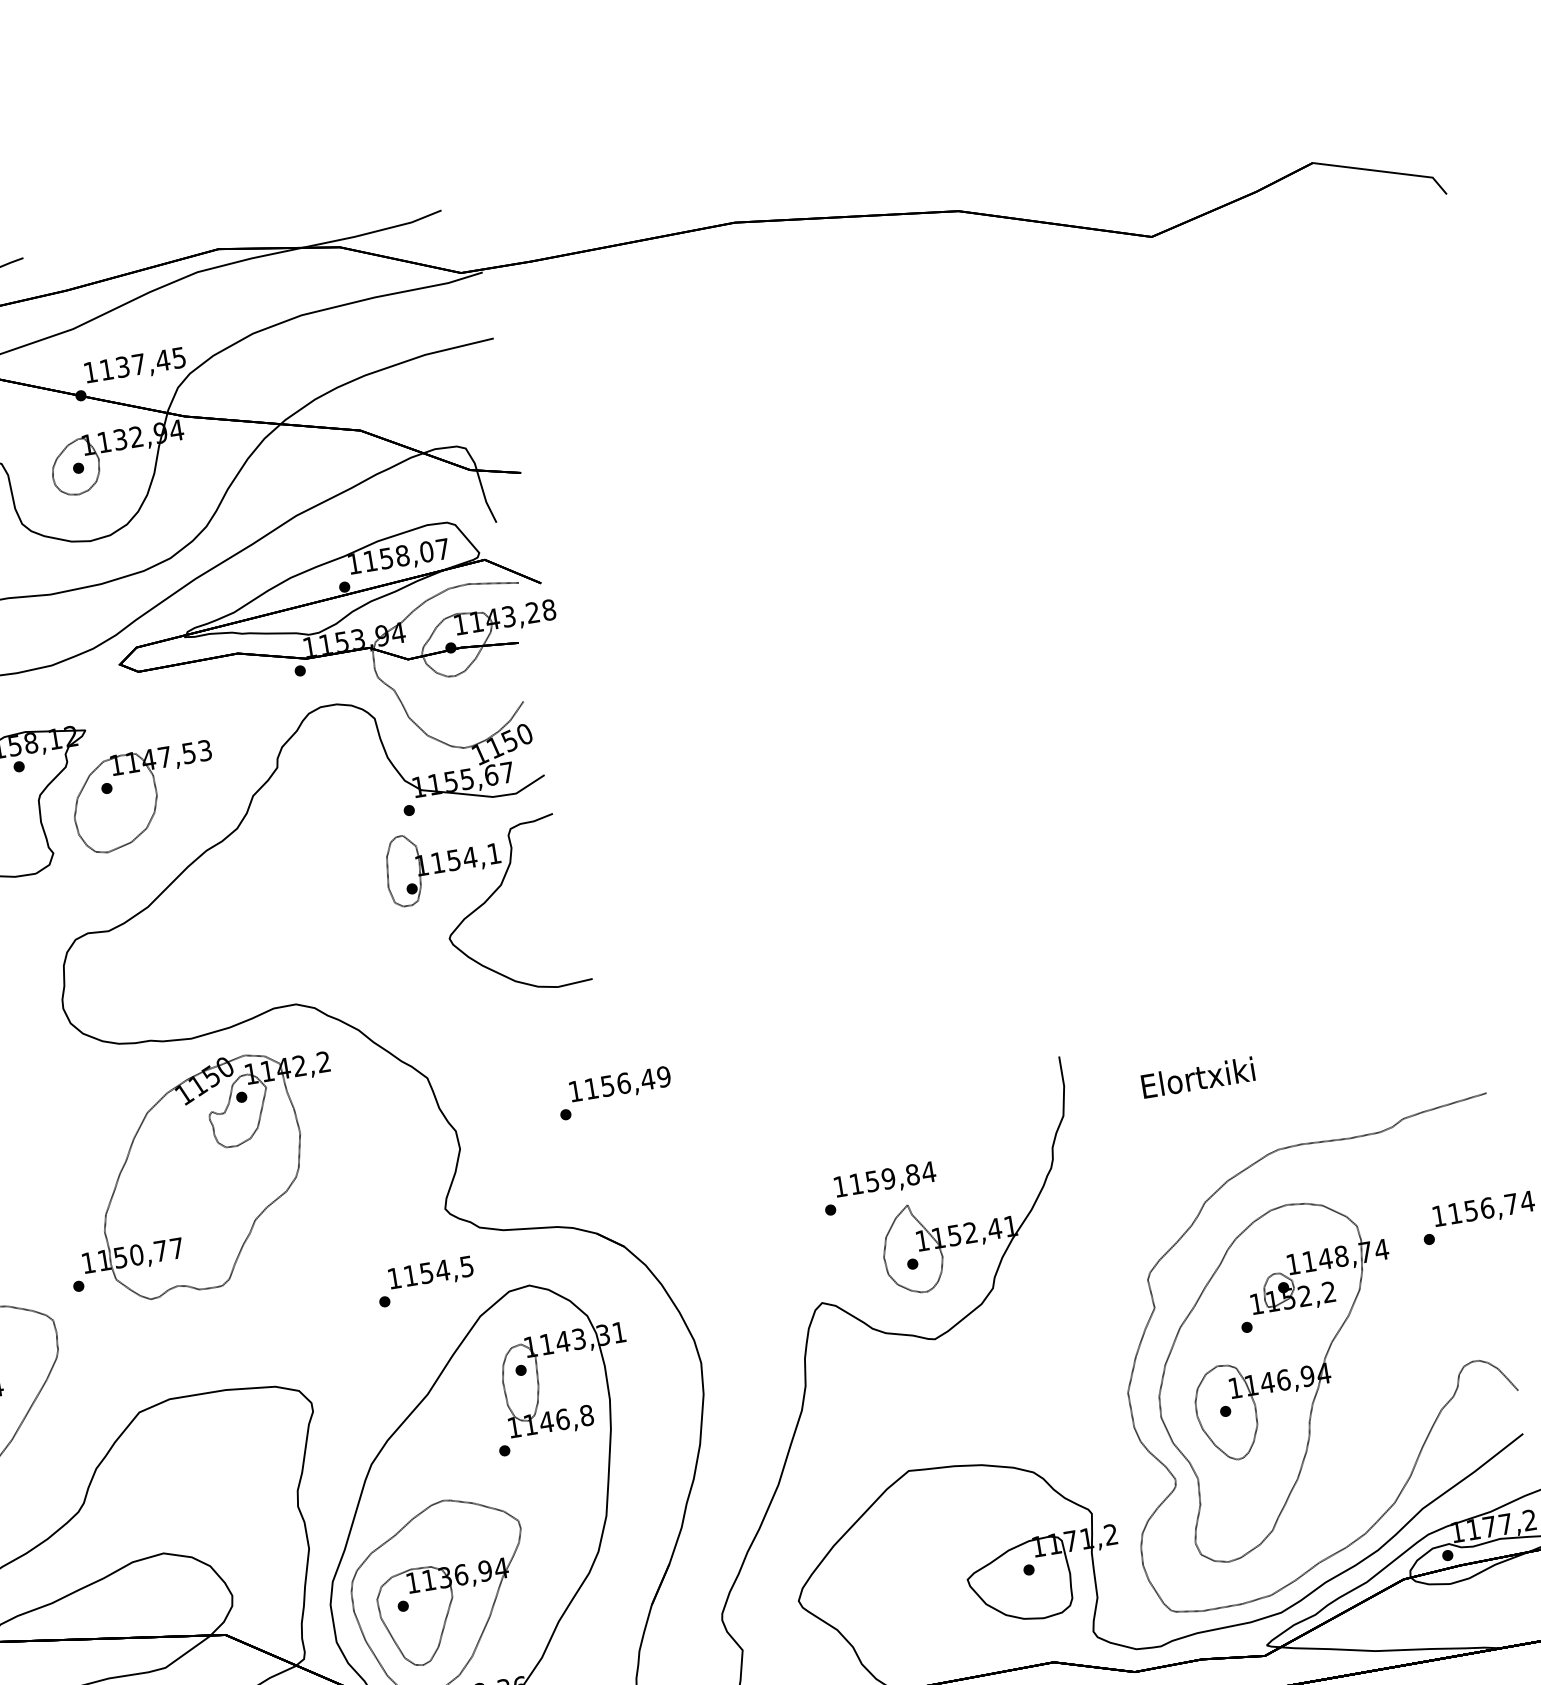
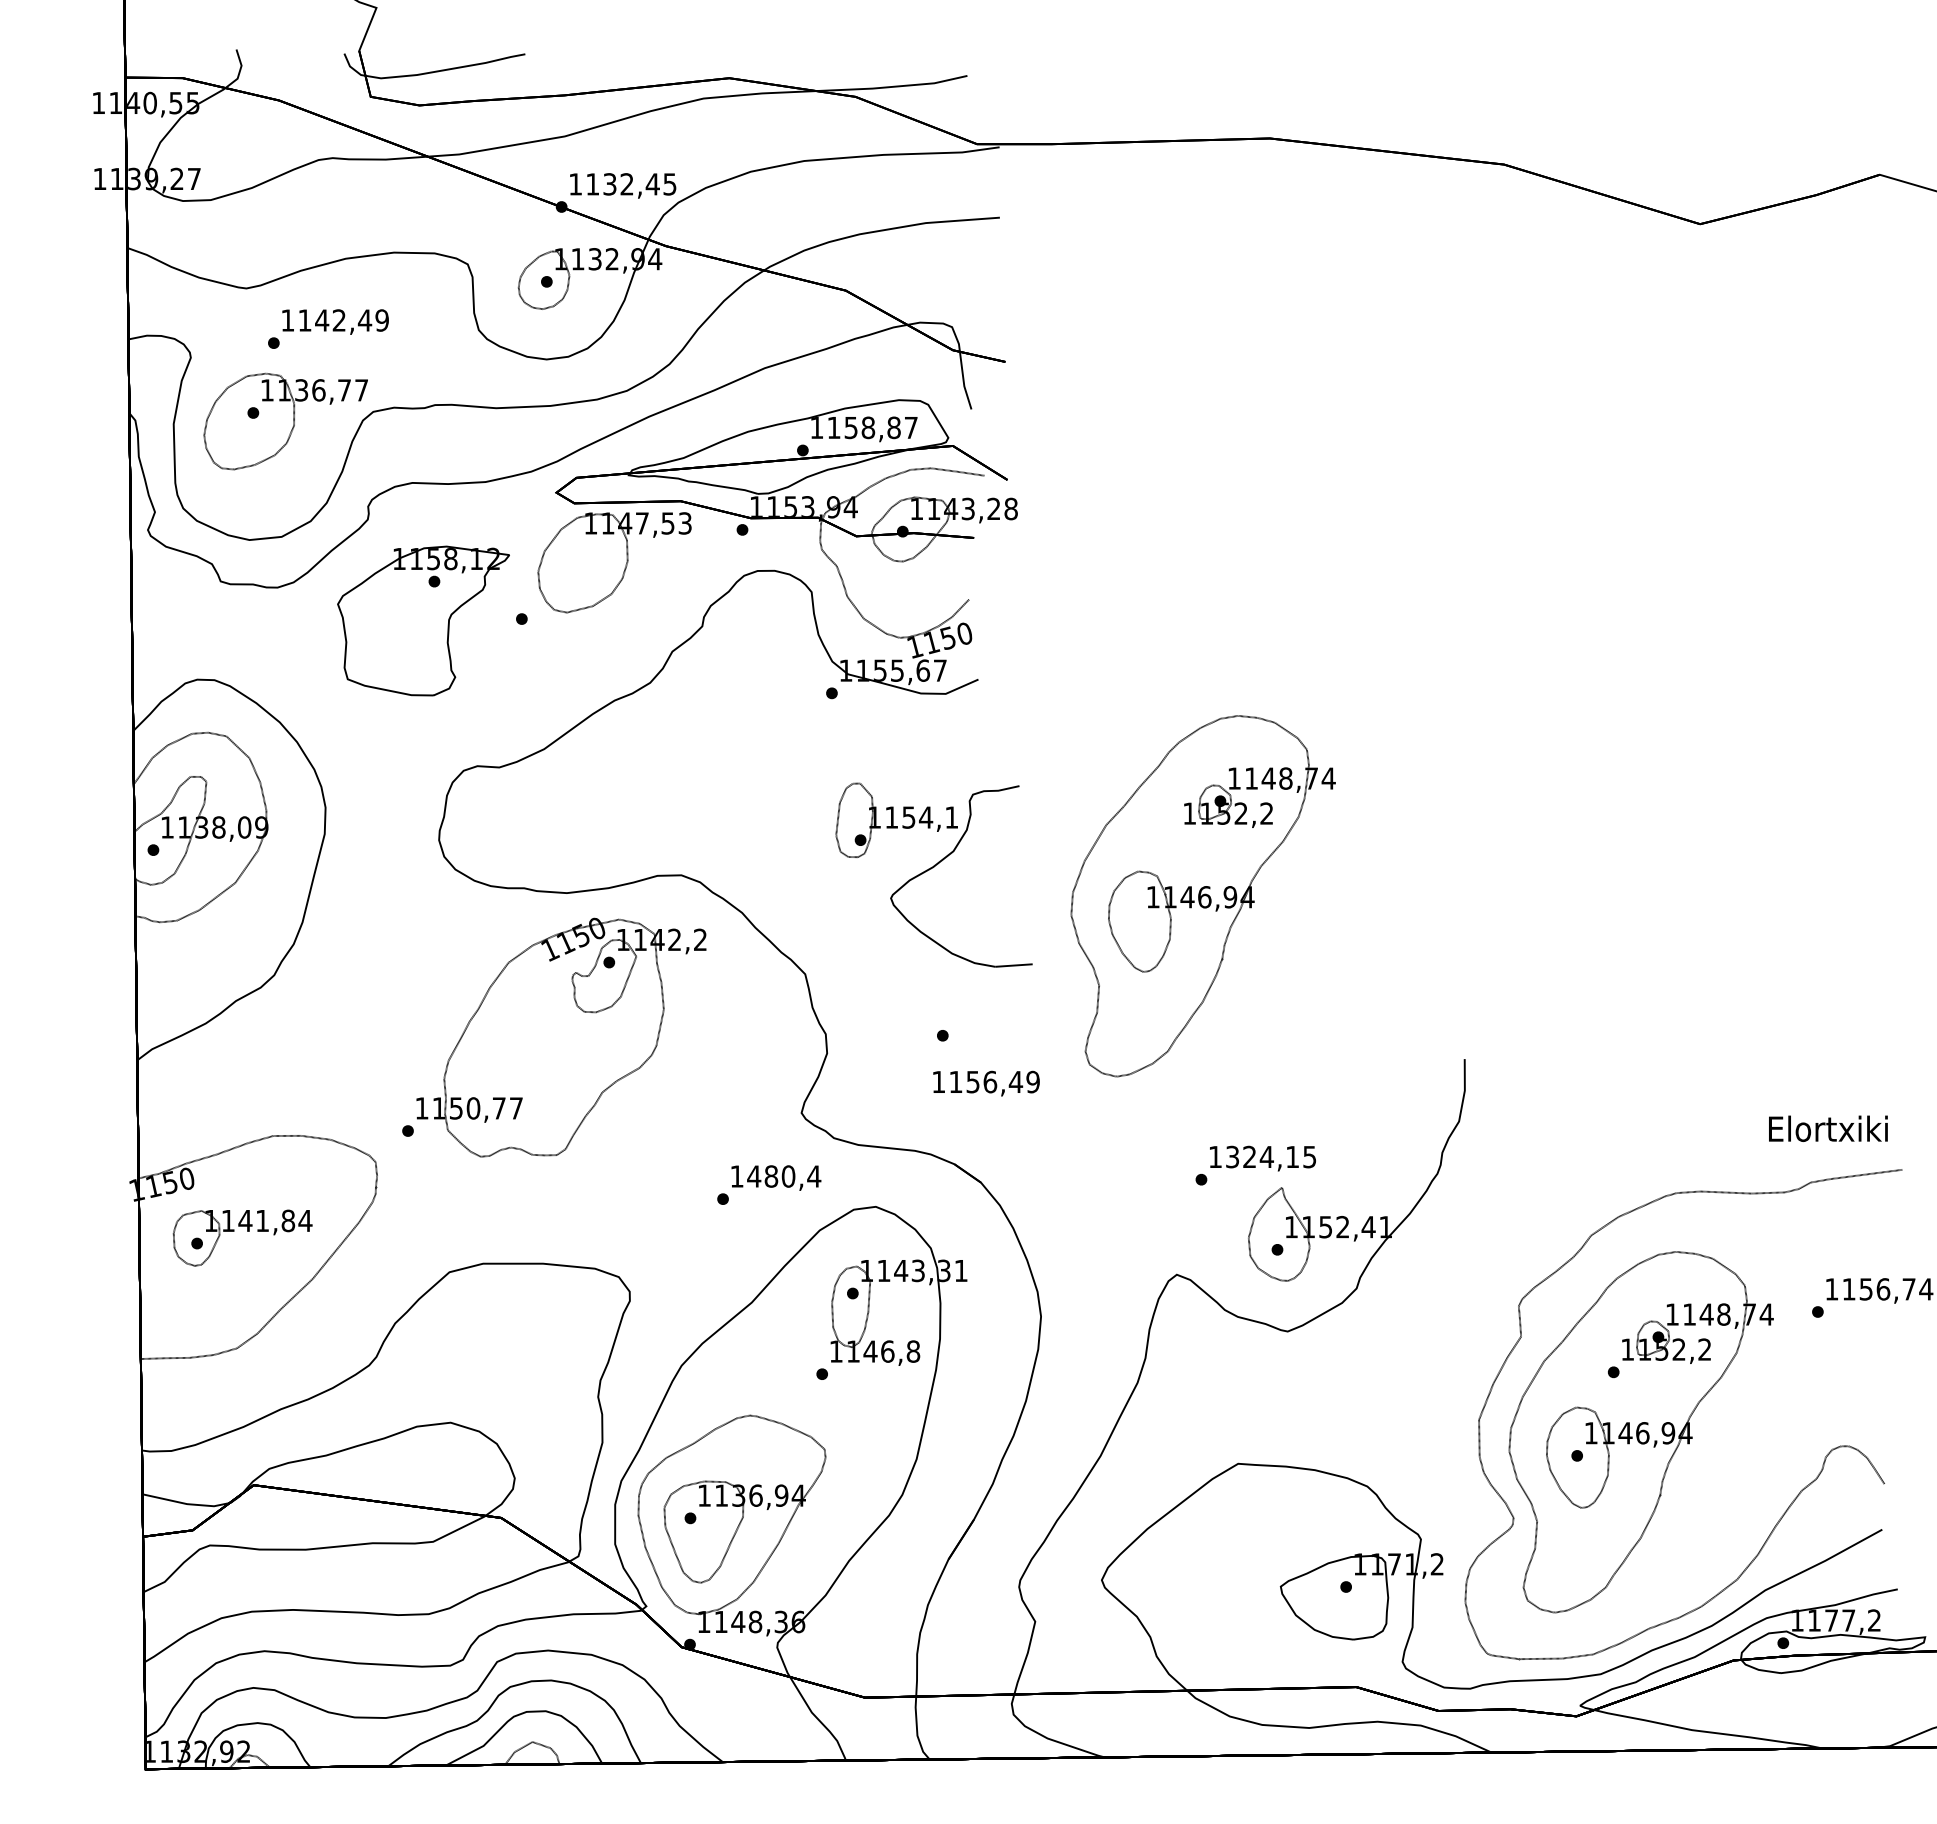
text: (138, 364) -> (626, 184), 1137,45 -> 1132,45
text: (426, 551) -> (893, 427), 1158,07 -> 1158,87
part: (144, 798) -> (614, 562), moved
part: (485, 909) -> (933, 874), moved
part: (788, 944) -> (1202, 896), added
text: (1198, 1077) -> (1828, 1128), moved
text: (620, 1085) -> (986, 1083), moved
text: (892, 1177) -> (1271, 1156), 1159,84 -> 1324,15
text: (439, 1271) -> (784, 1176), 1154,5 -> 1480,4

